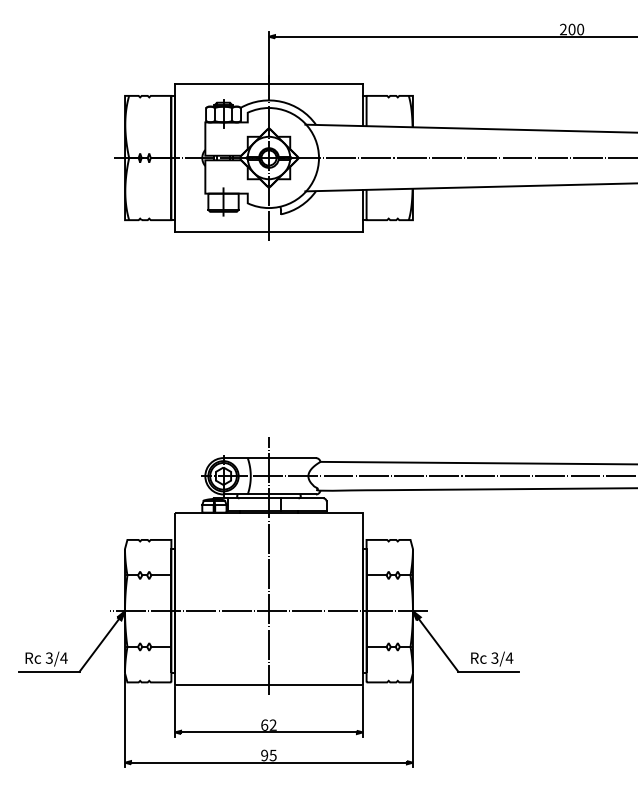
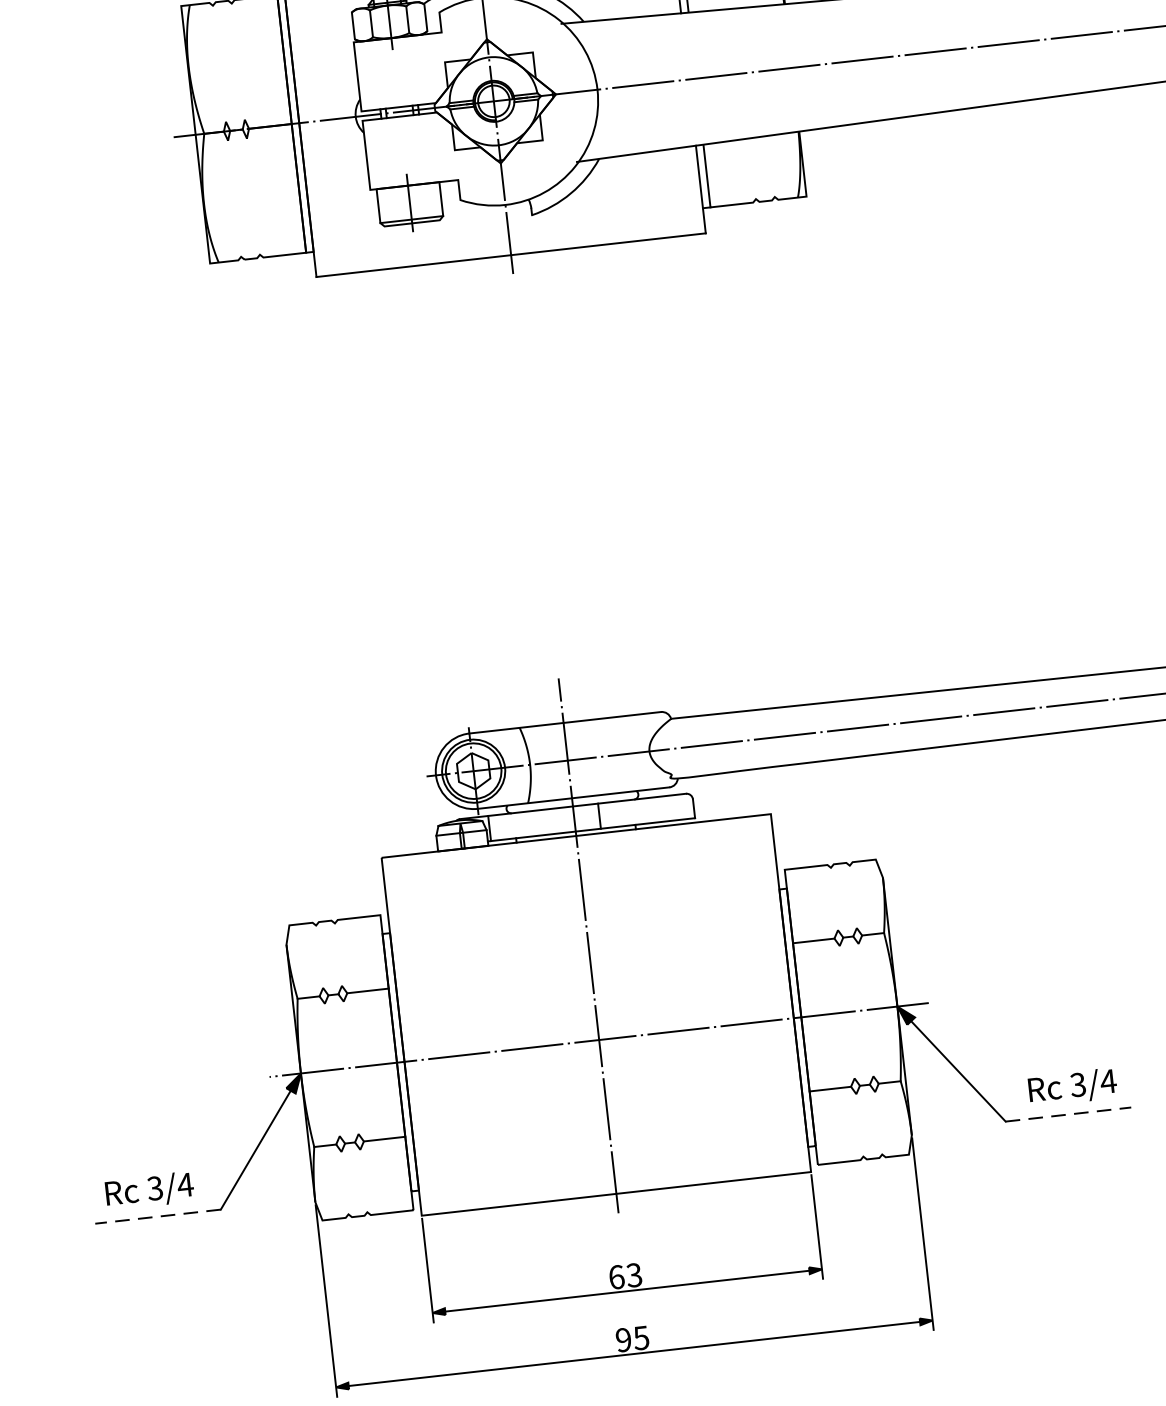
line: (48, 671) -> (156, 1216), solid -> dashed
line: (489, 671) -> (1069, 1113), solid -> dashed
text: (272, 725) -> (633, 1276), 62 -> 63

